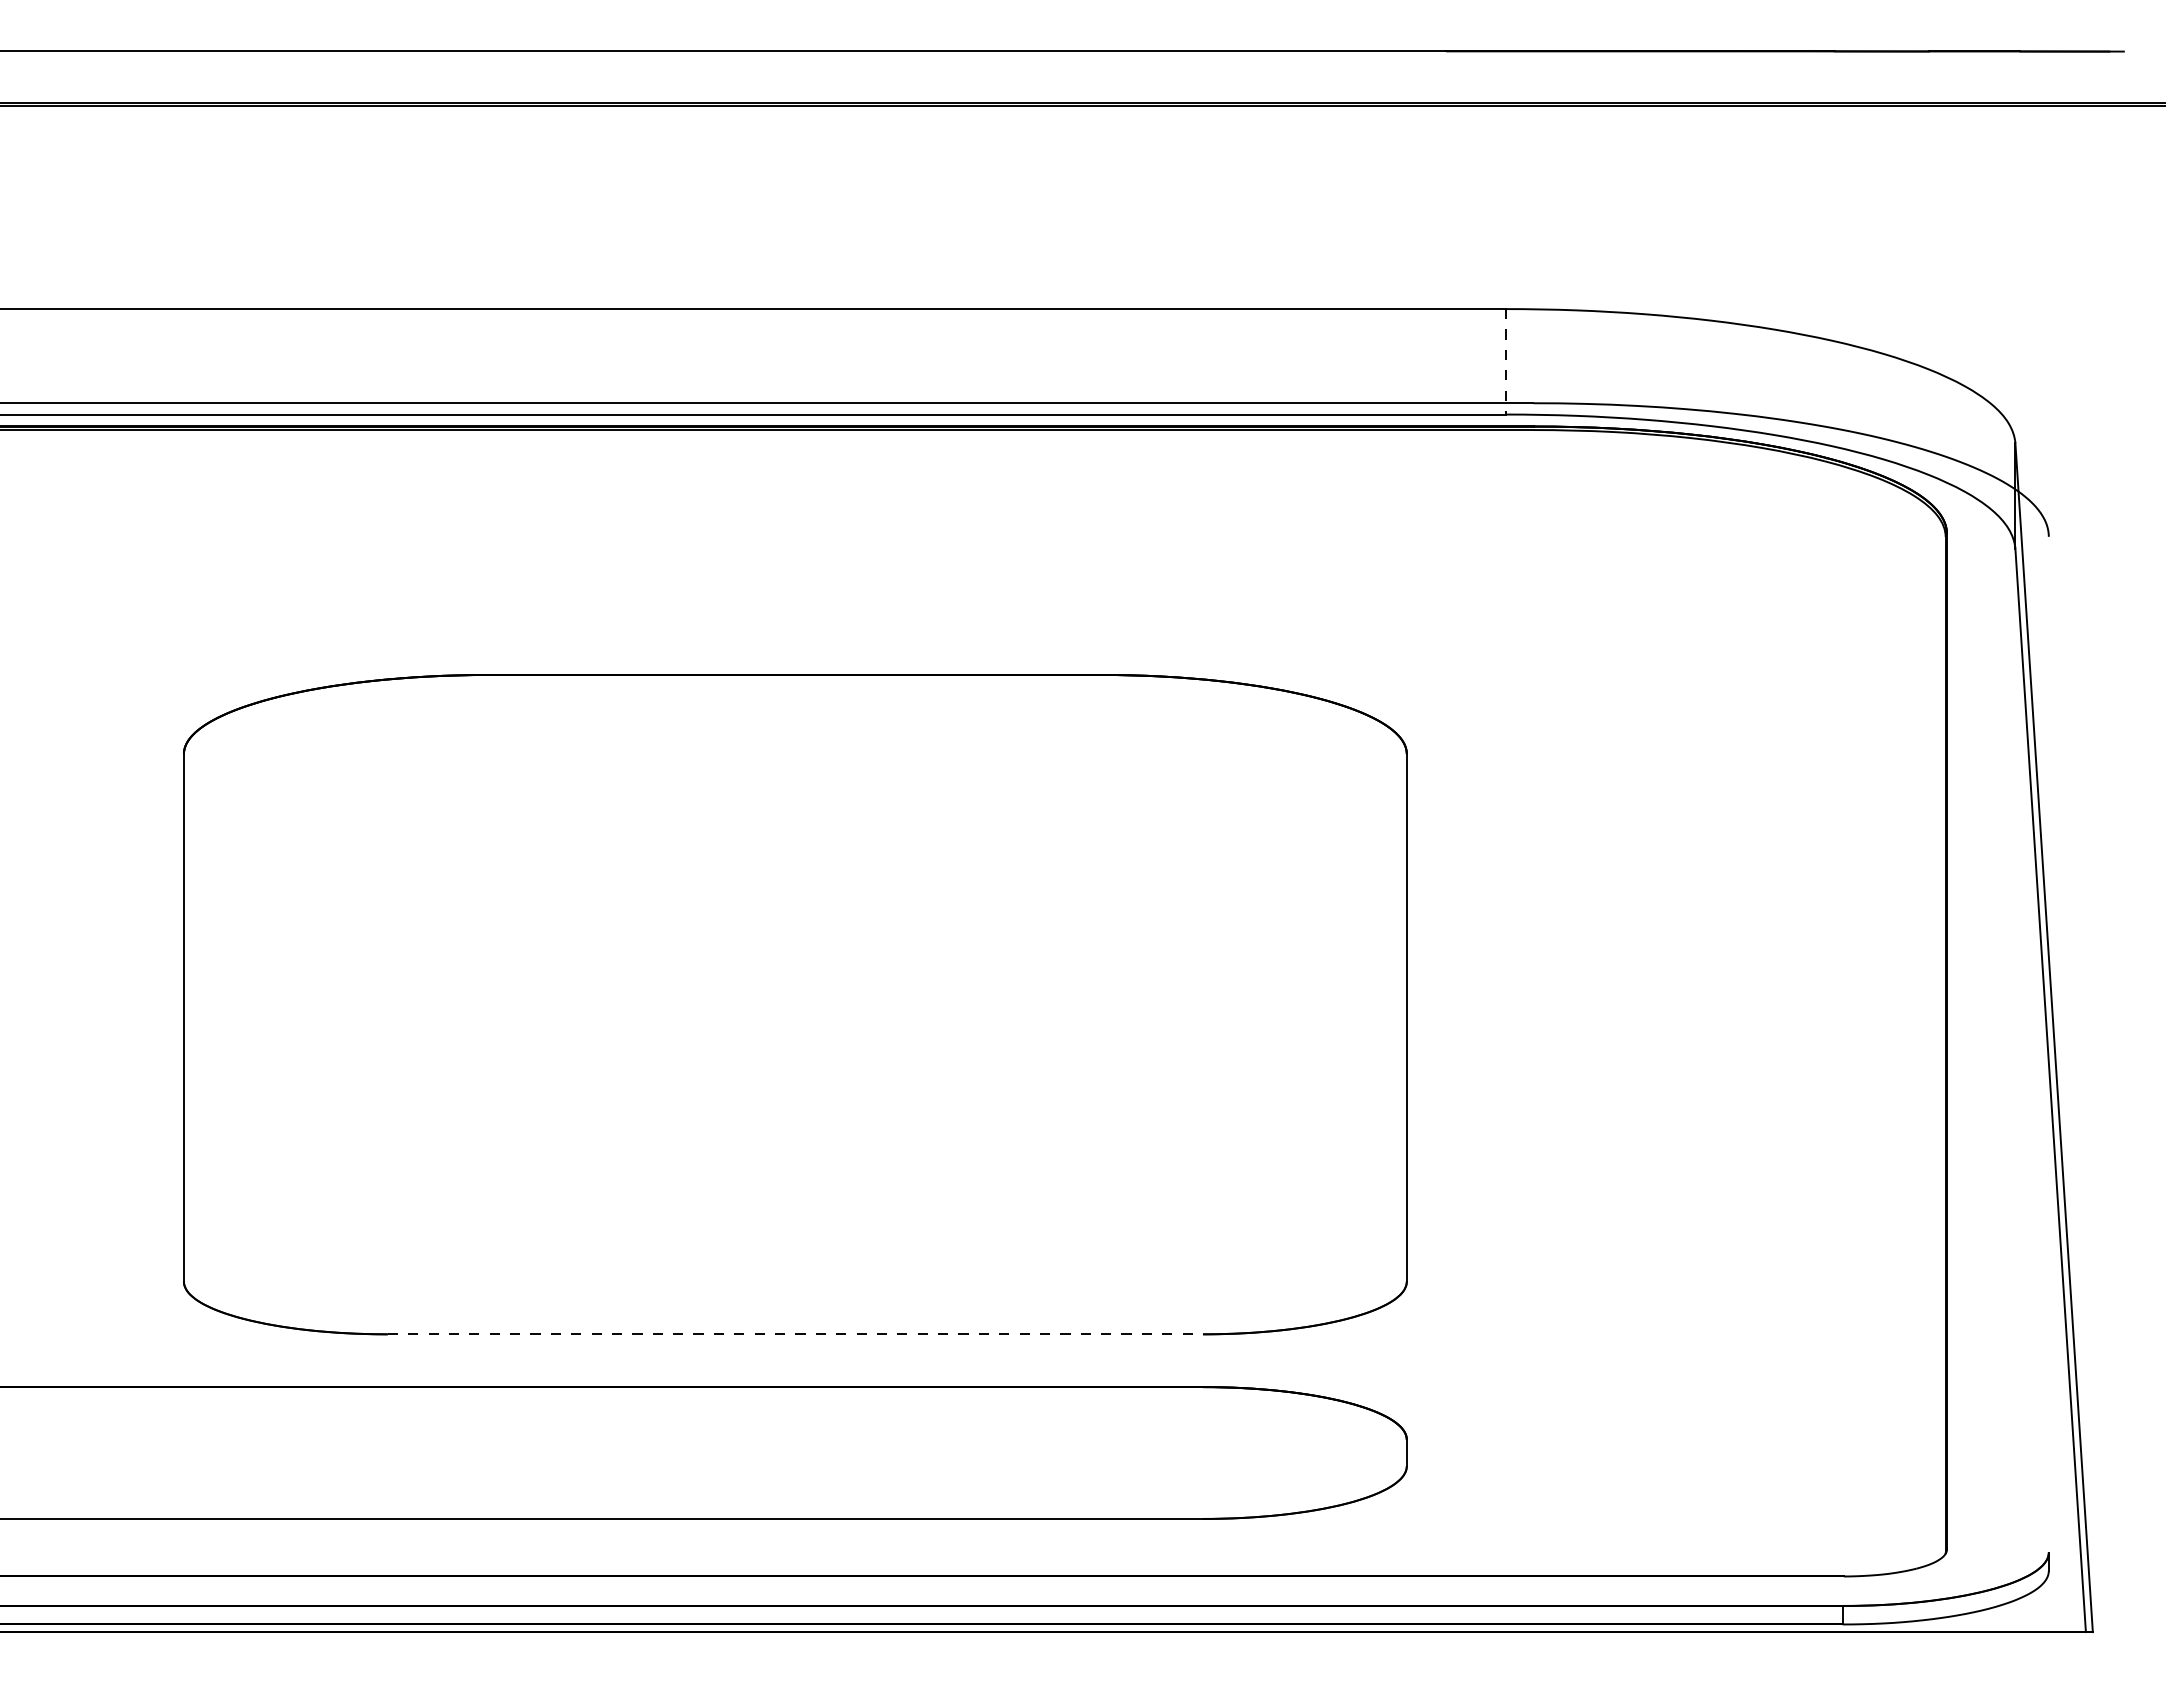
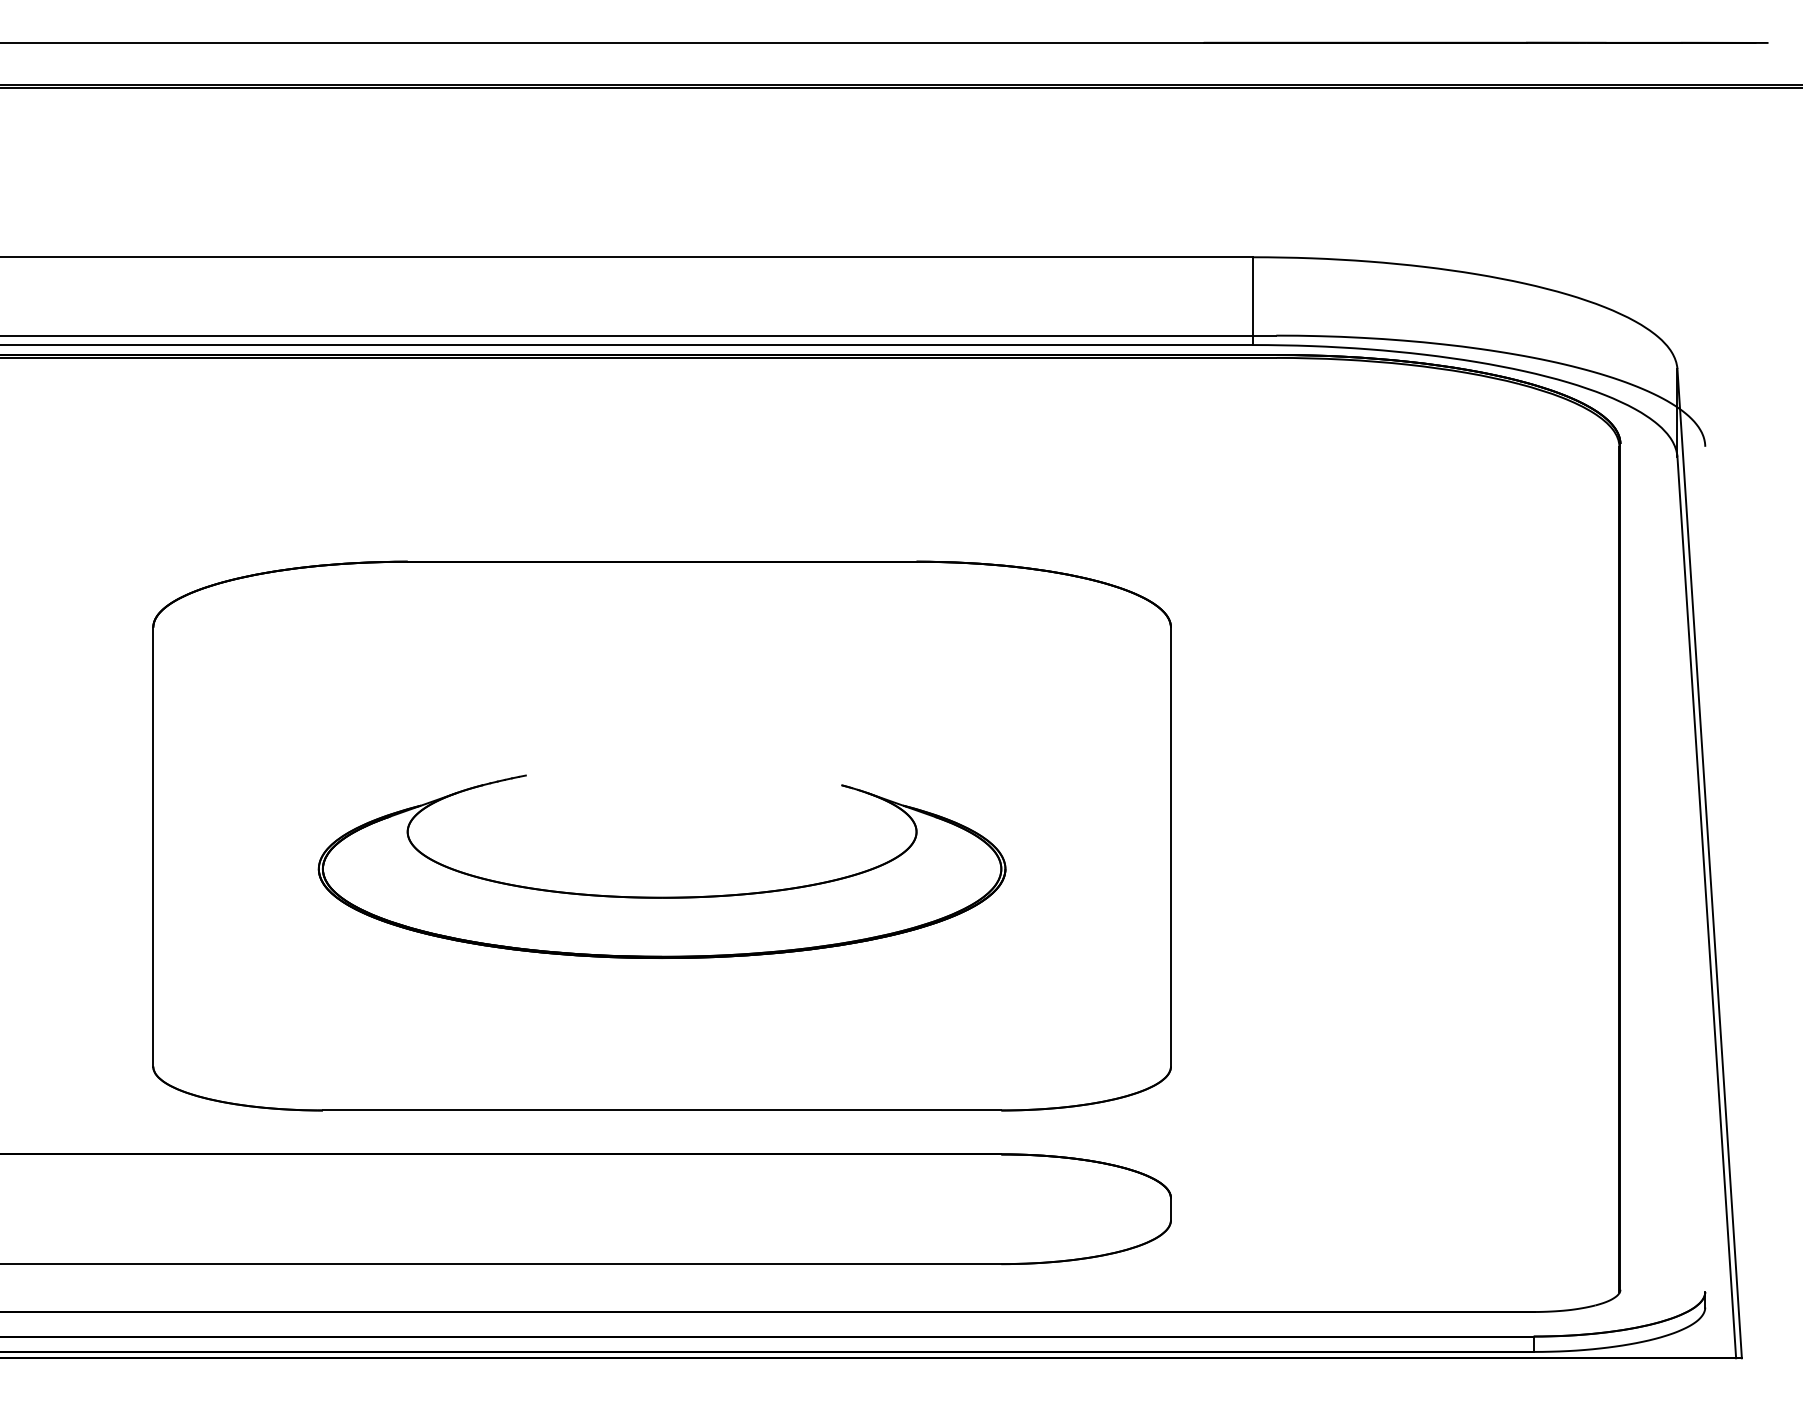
line: (1505, 361) -> (1253, 300), dashed -> solid
part: (794, 1077) -> (661, 896), added
line: (795, 1334) -> (662, 1110), dashed -> solid

